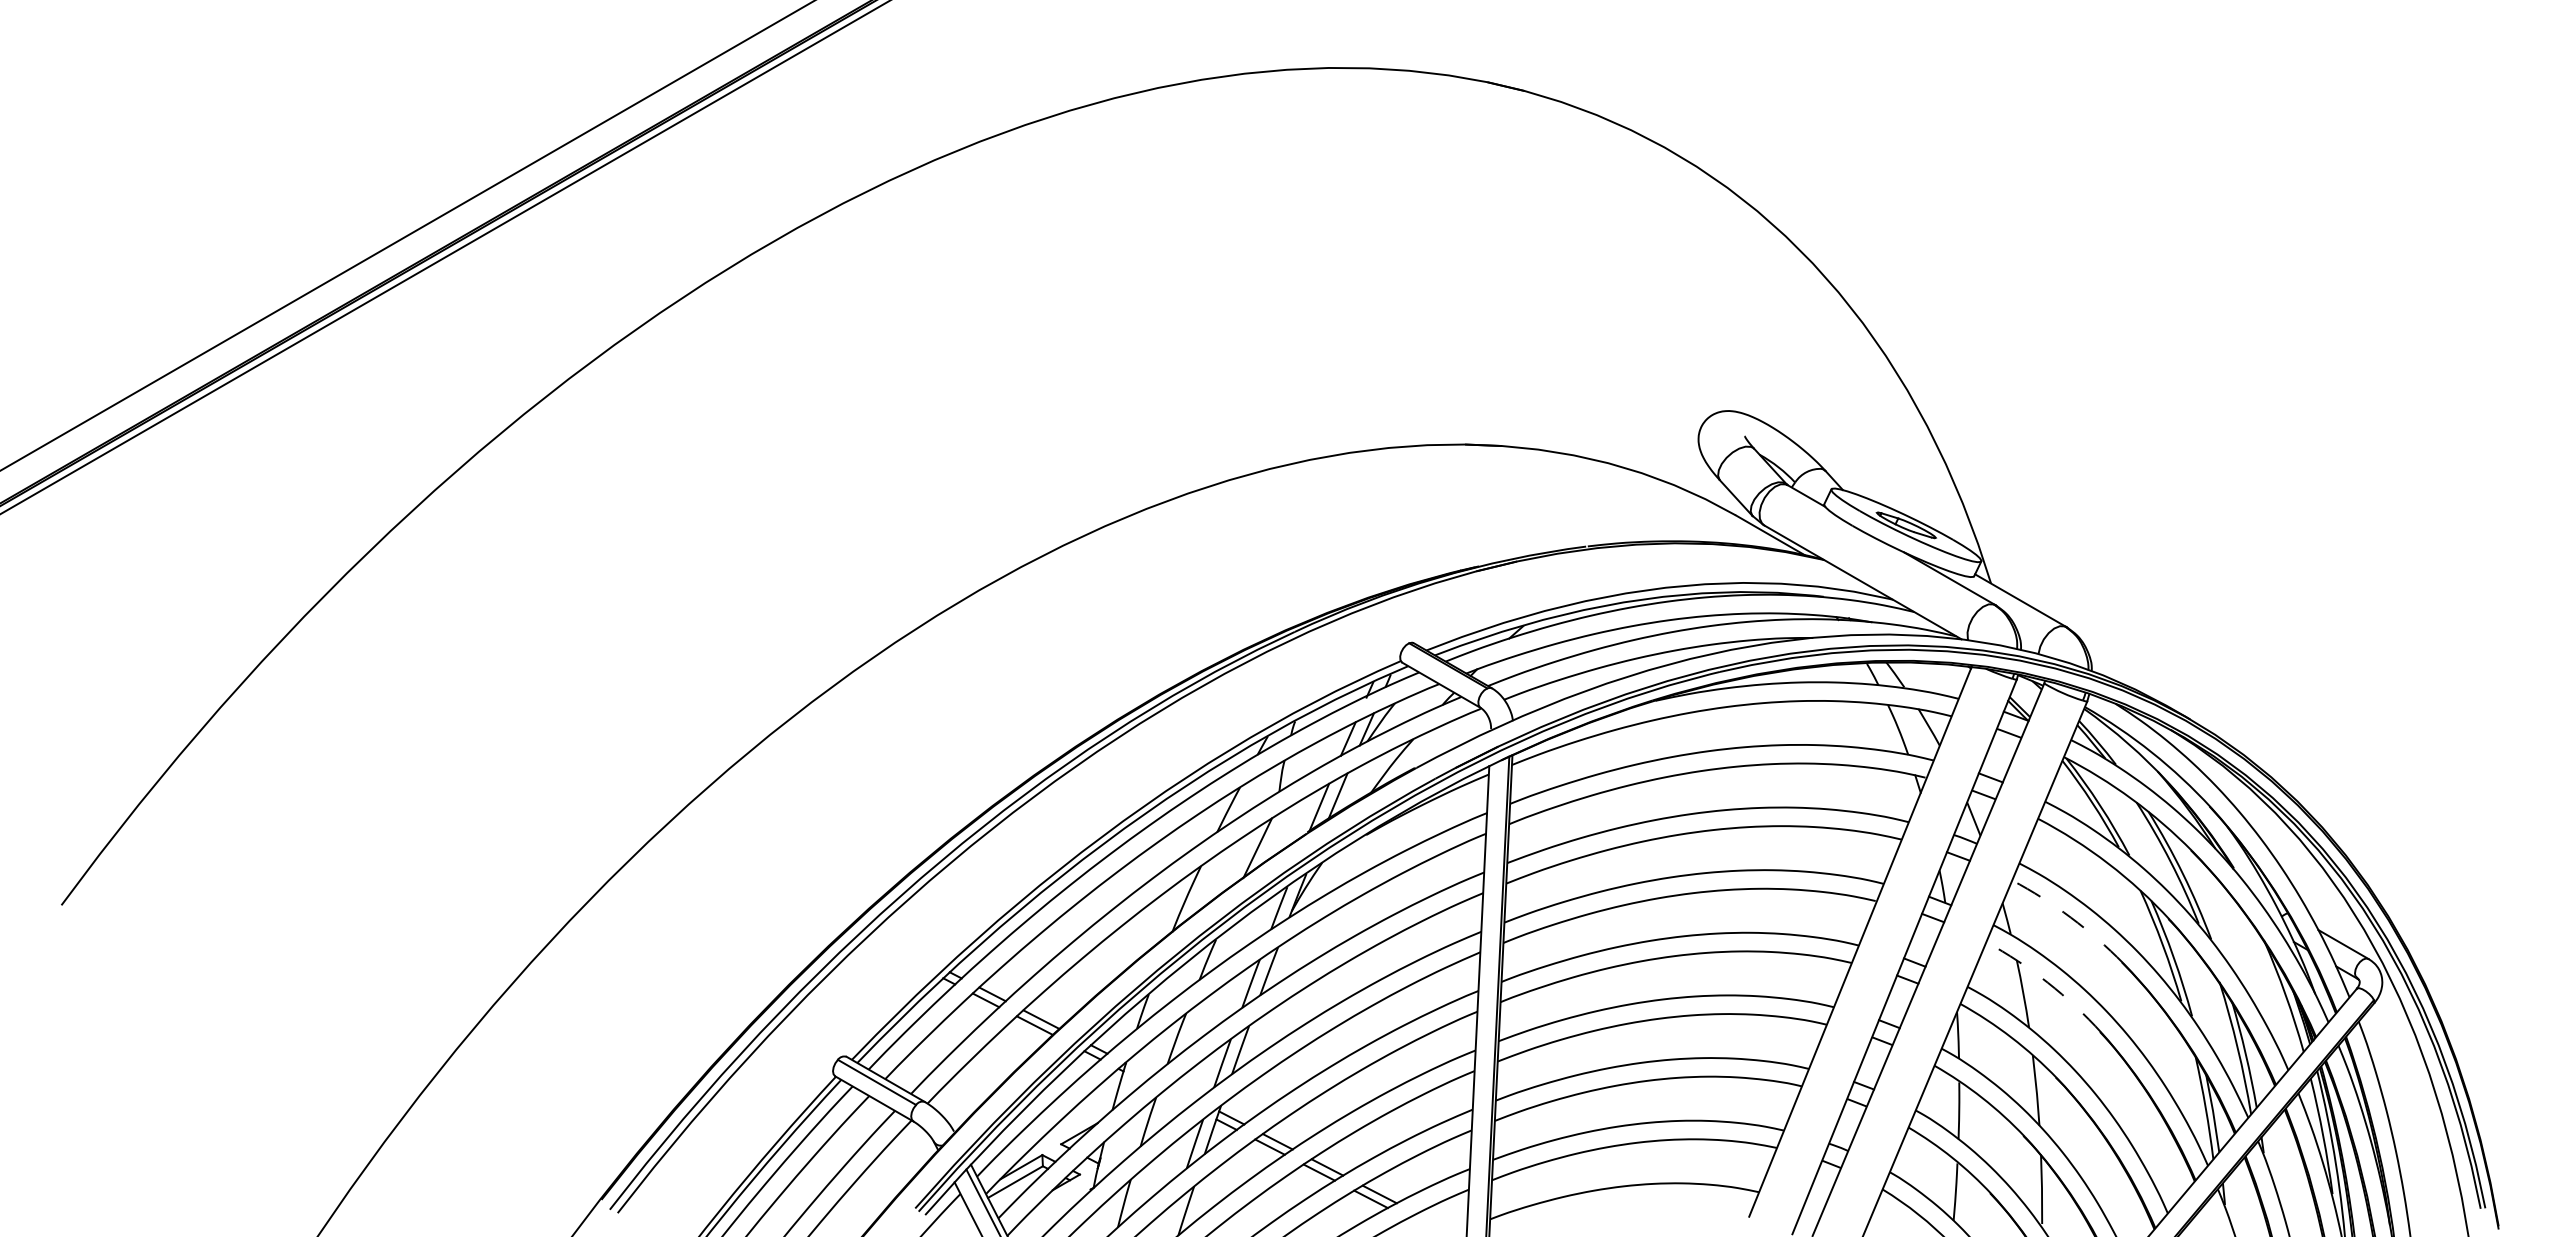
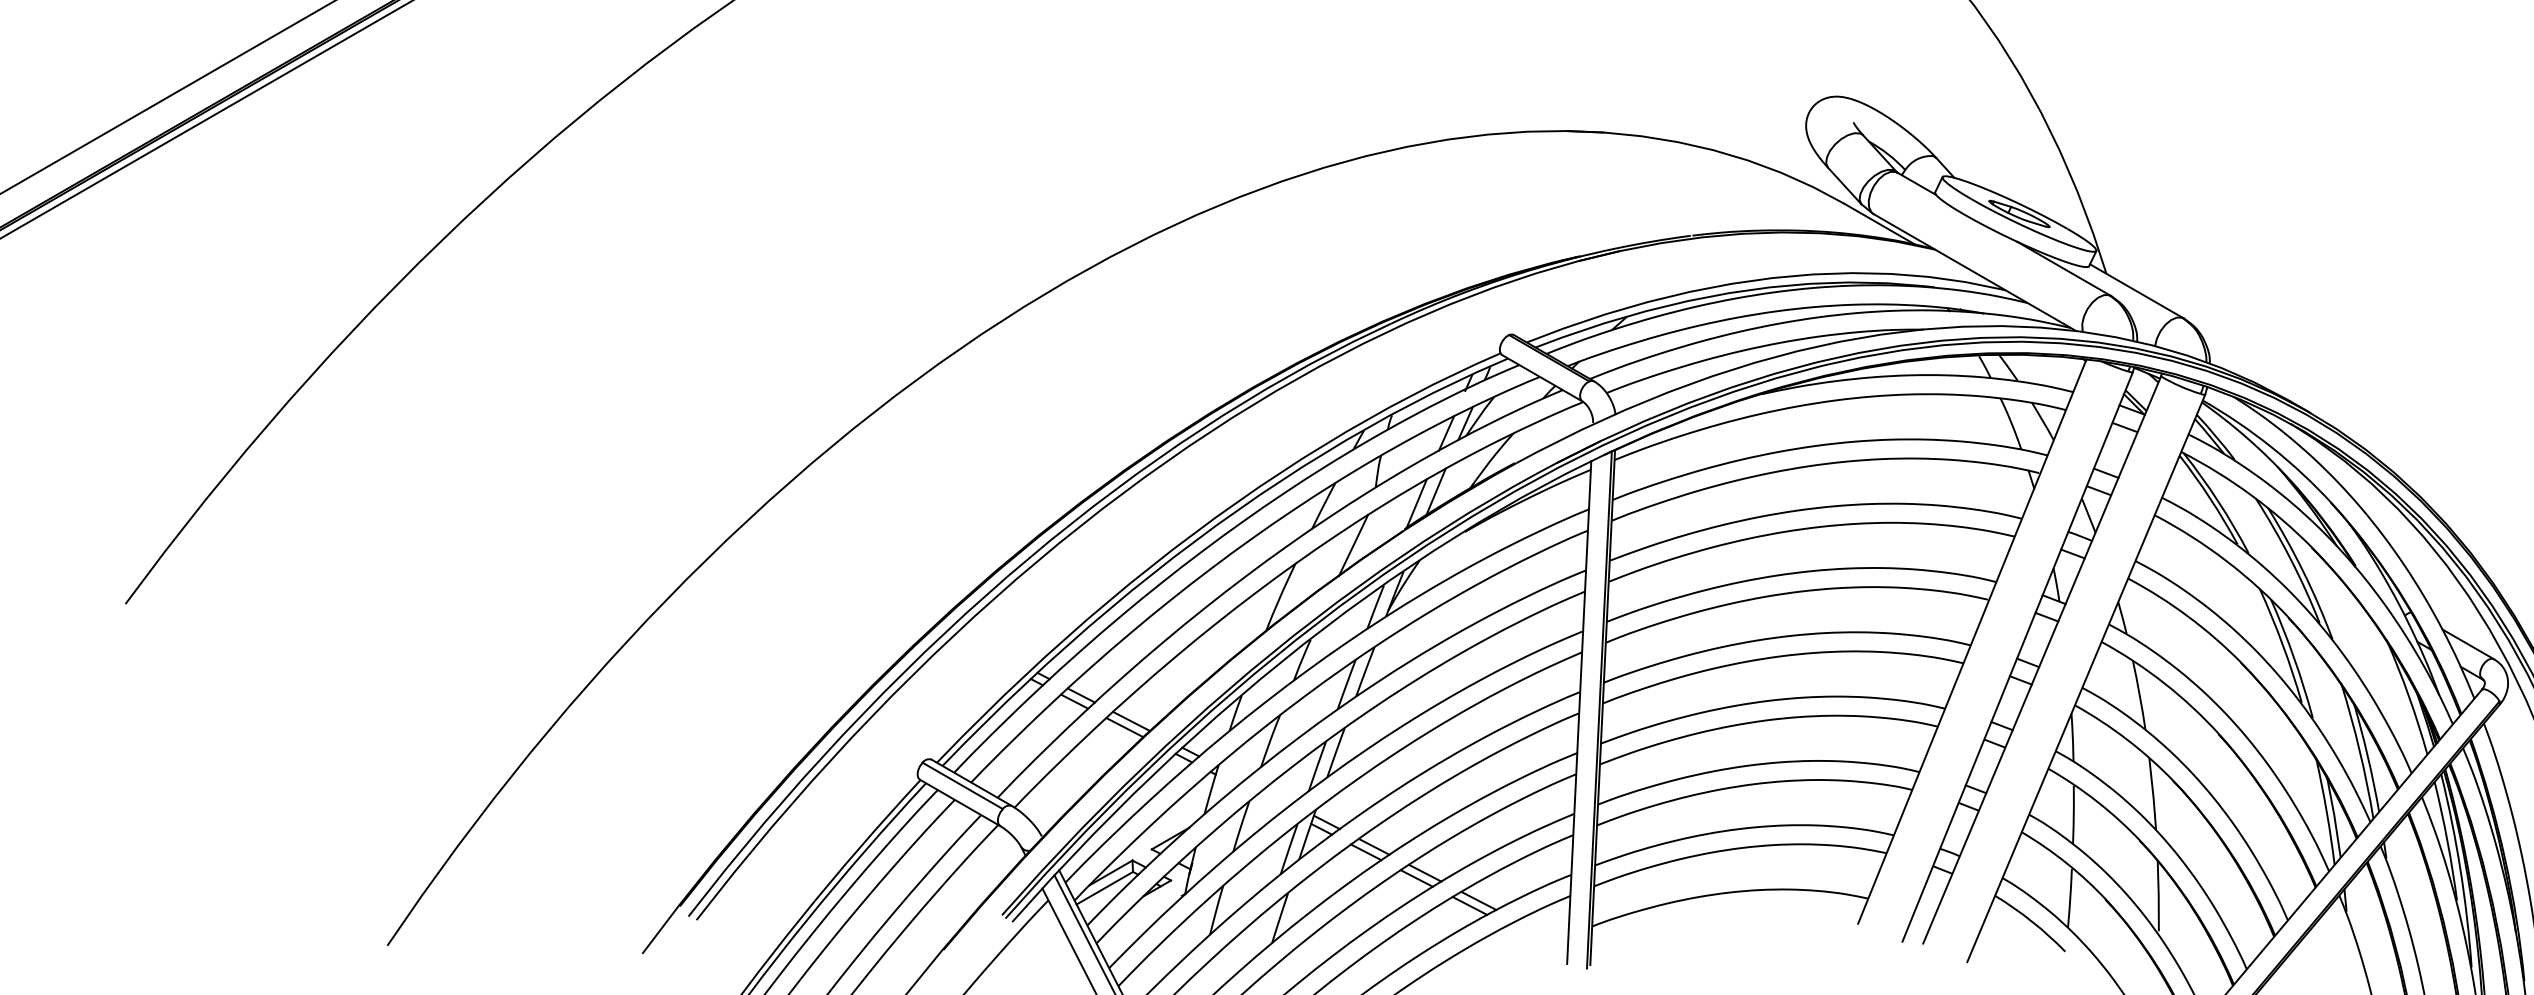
arc: (2070, 917) -> (2187, 616), dashed -> solid
arc: (2047, 982) -> (2164, 683), dashed -> solid

